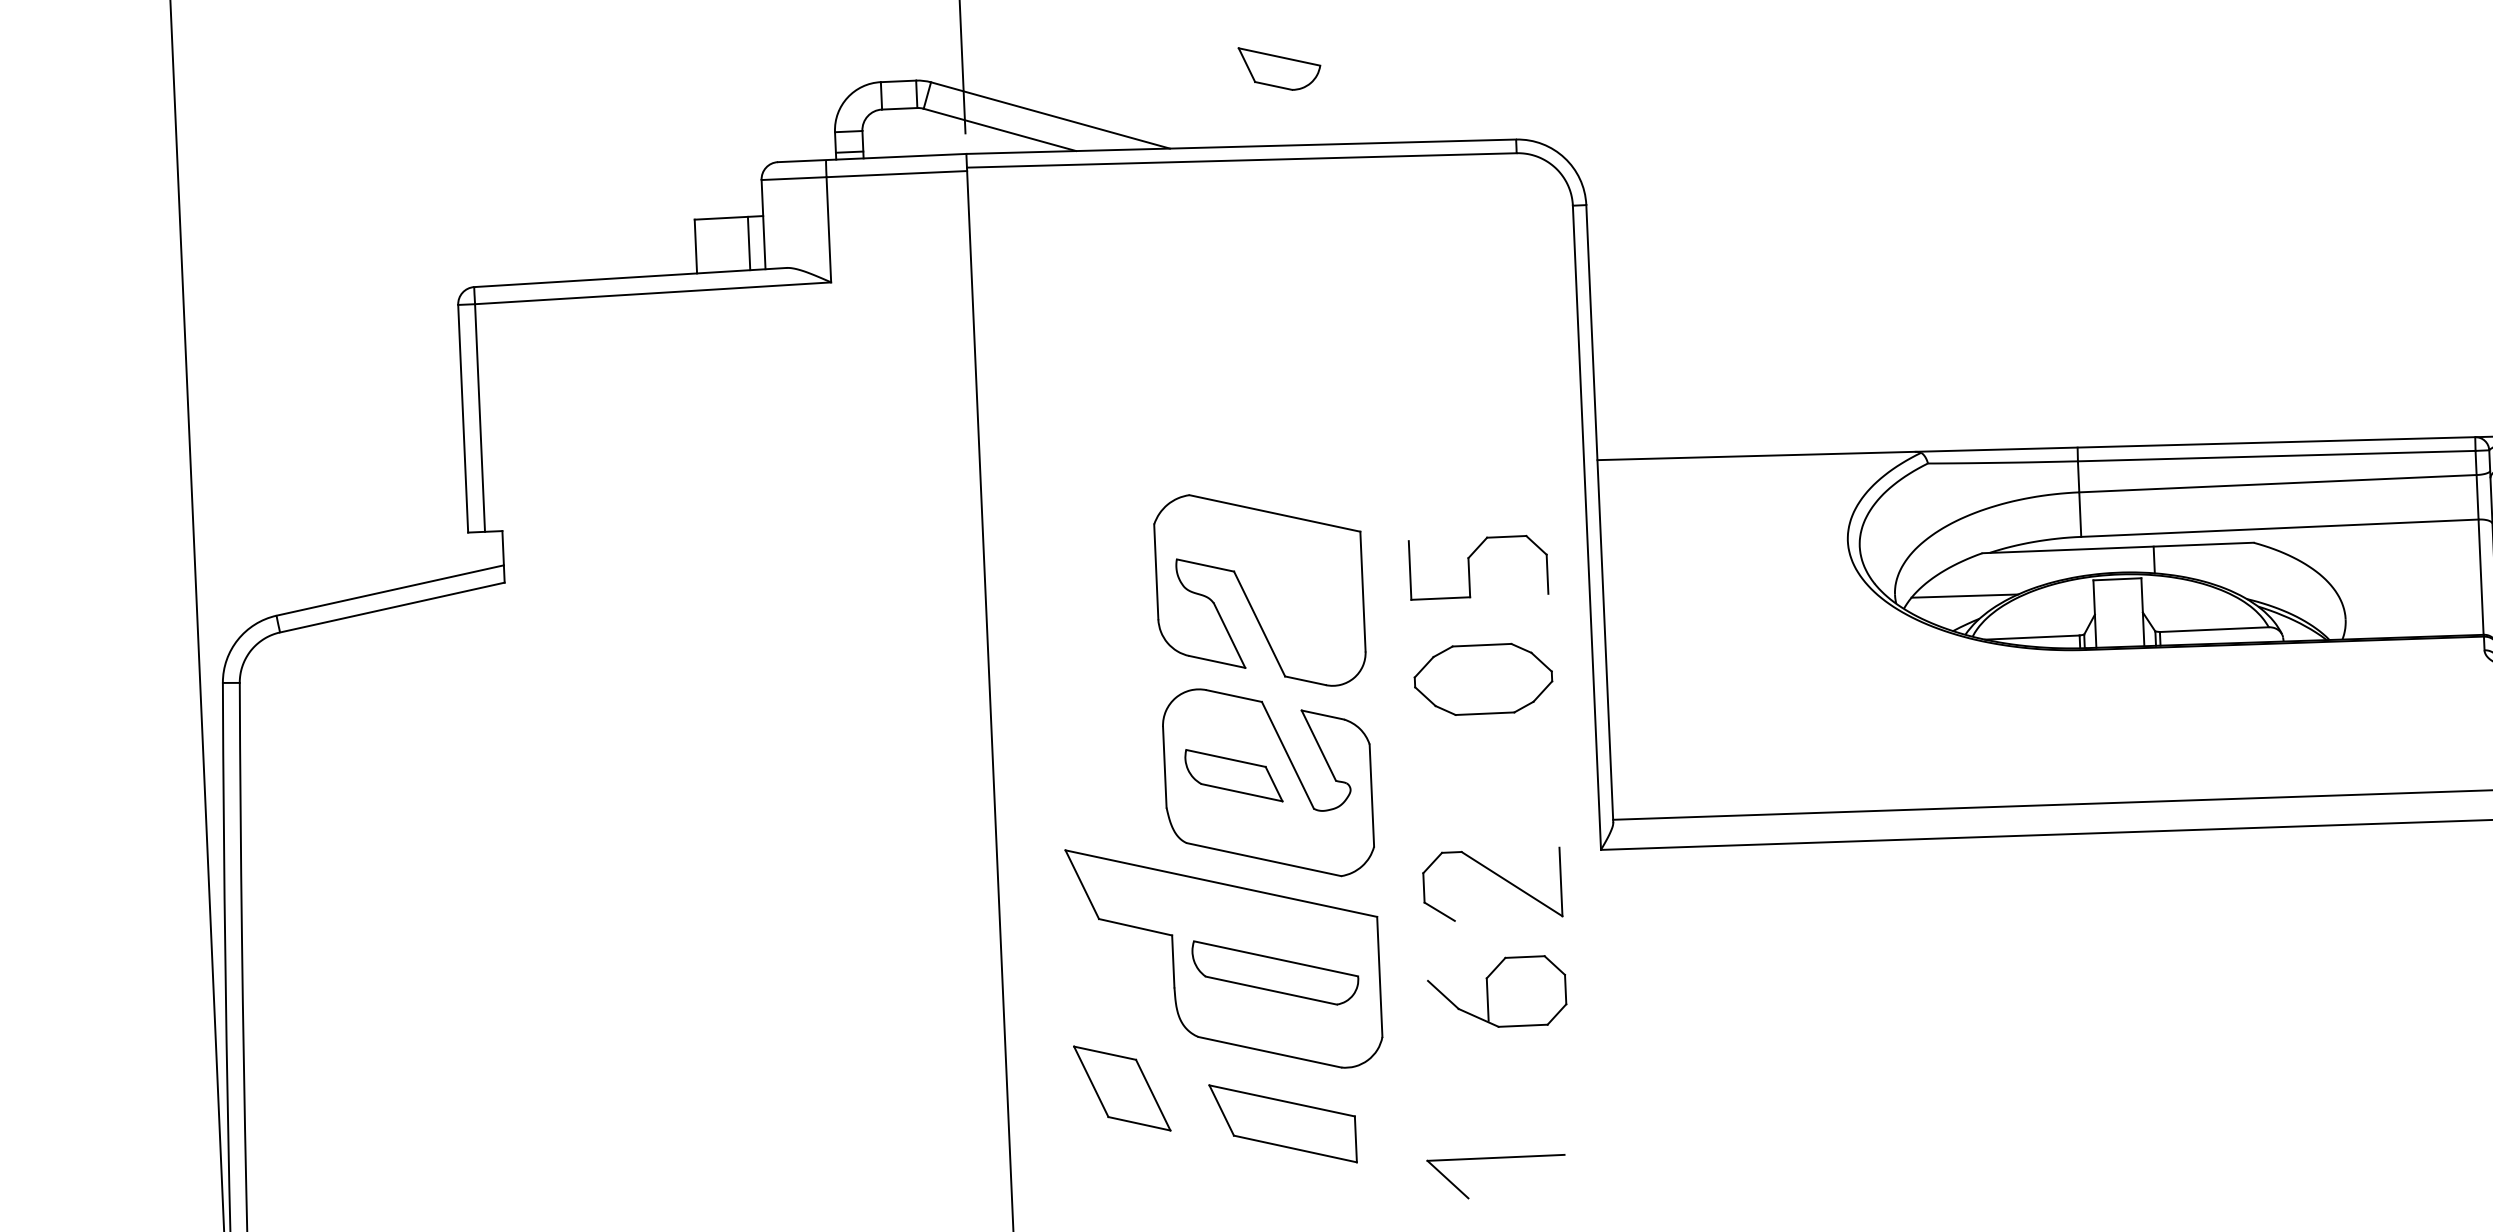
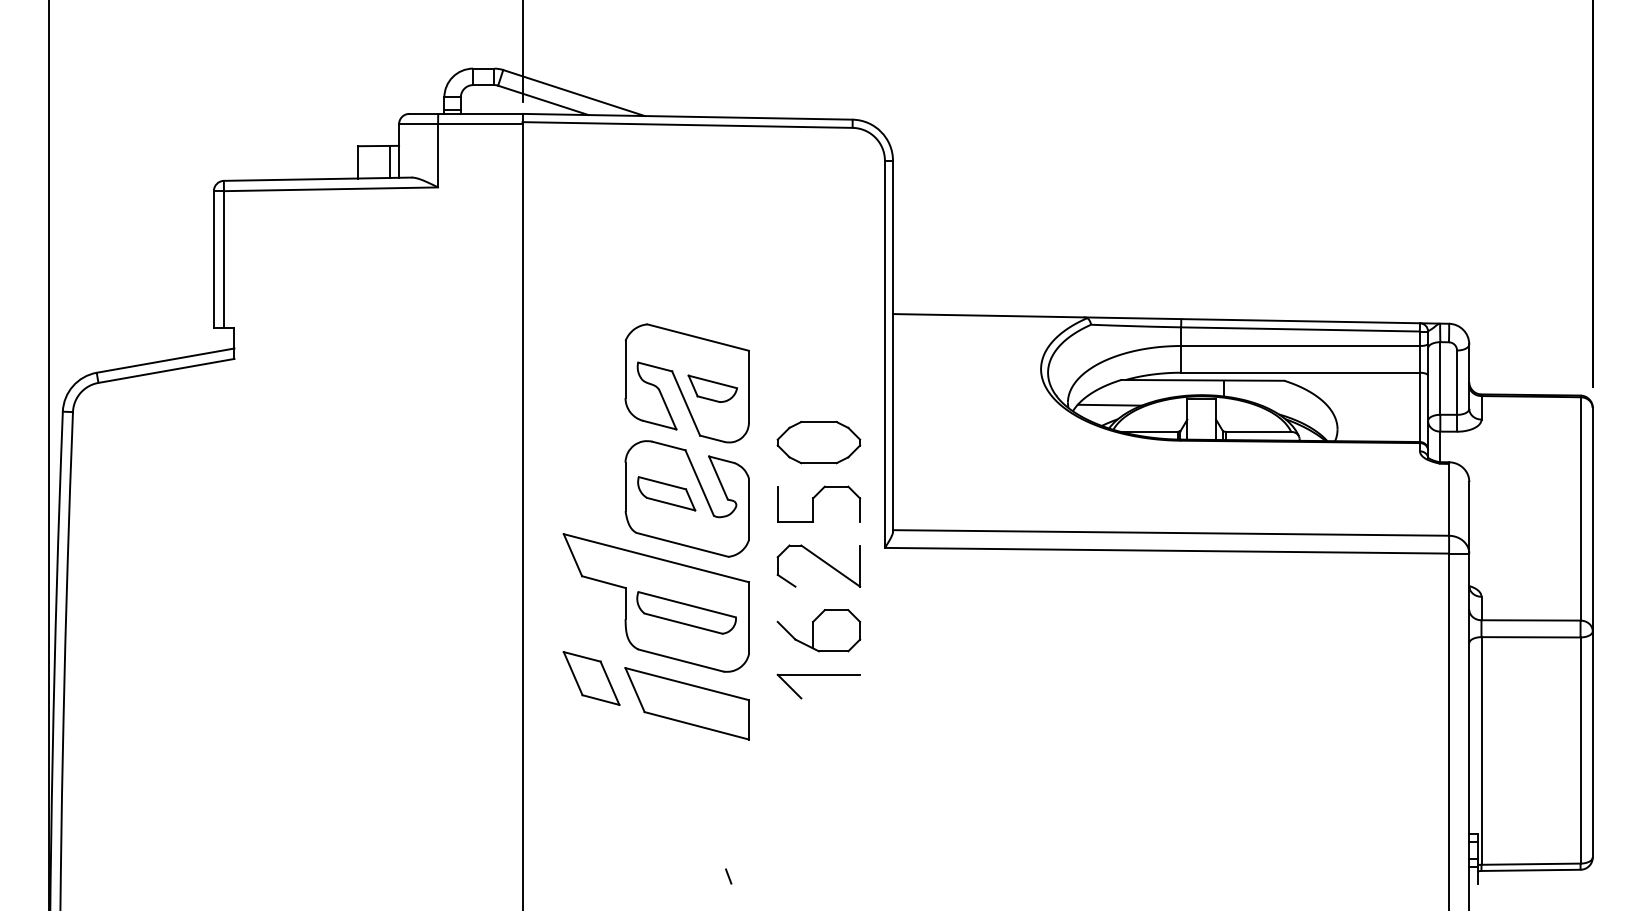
part: (1279, 67) -> (712, 388), moved
part: (1479, 566) -> (819, 503), moved
part: (1282, 1123) -> (686, 703), size x1.43
part: (1495, 1158) -> (818, 675), moved

